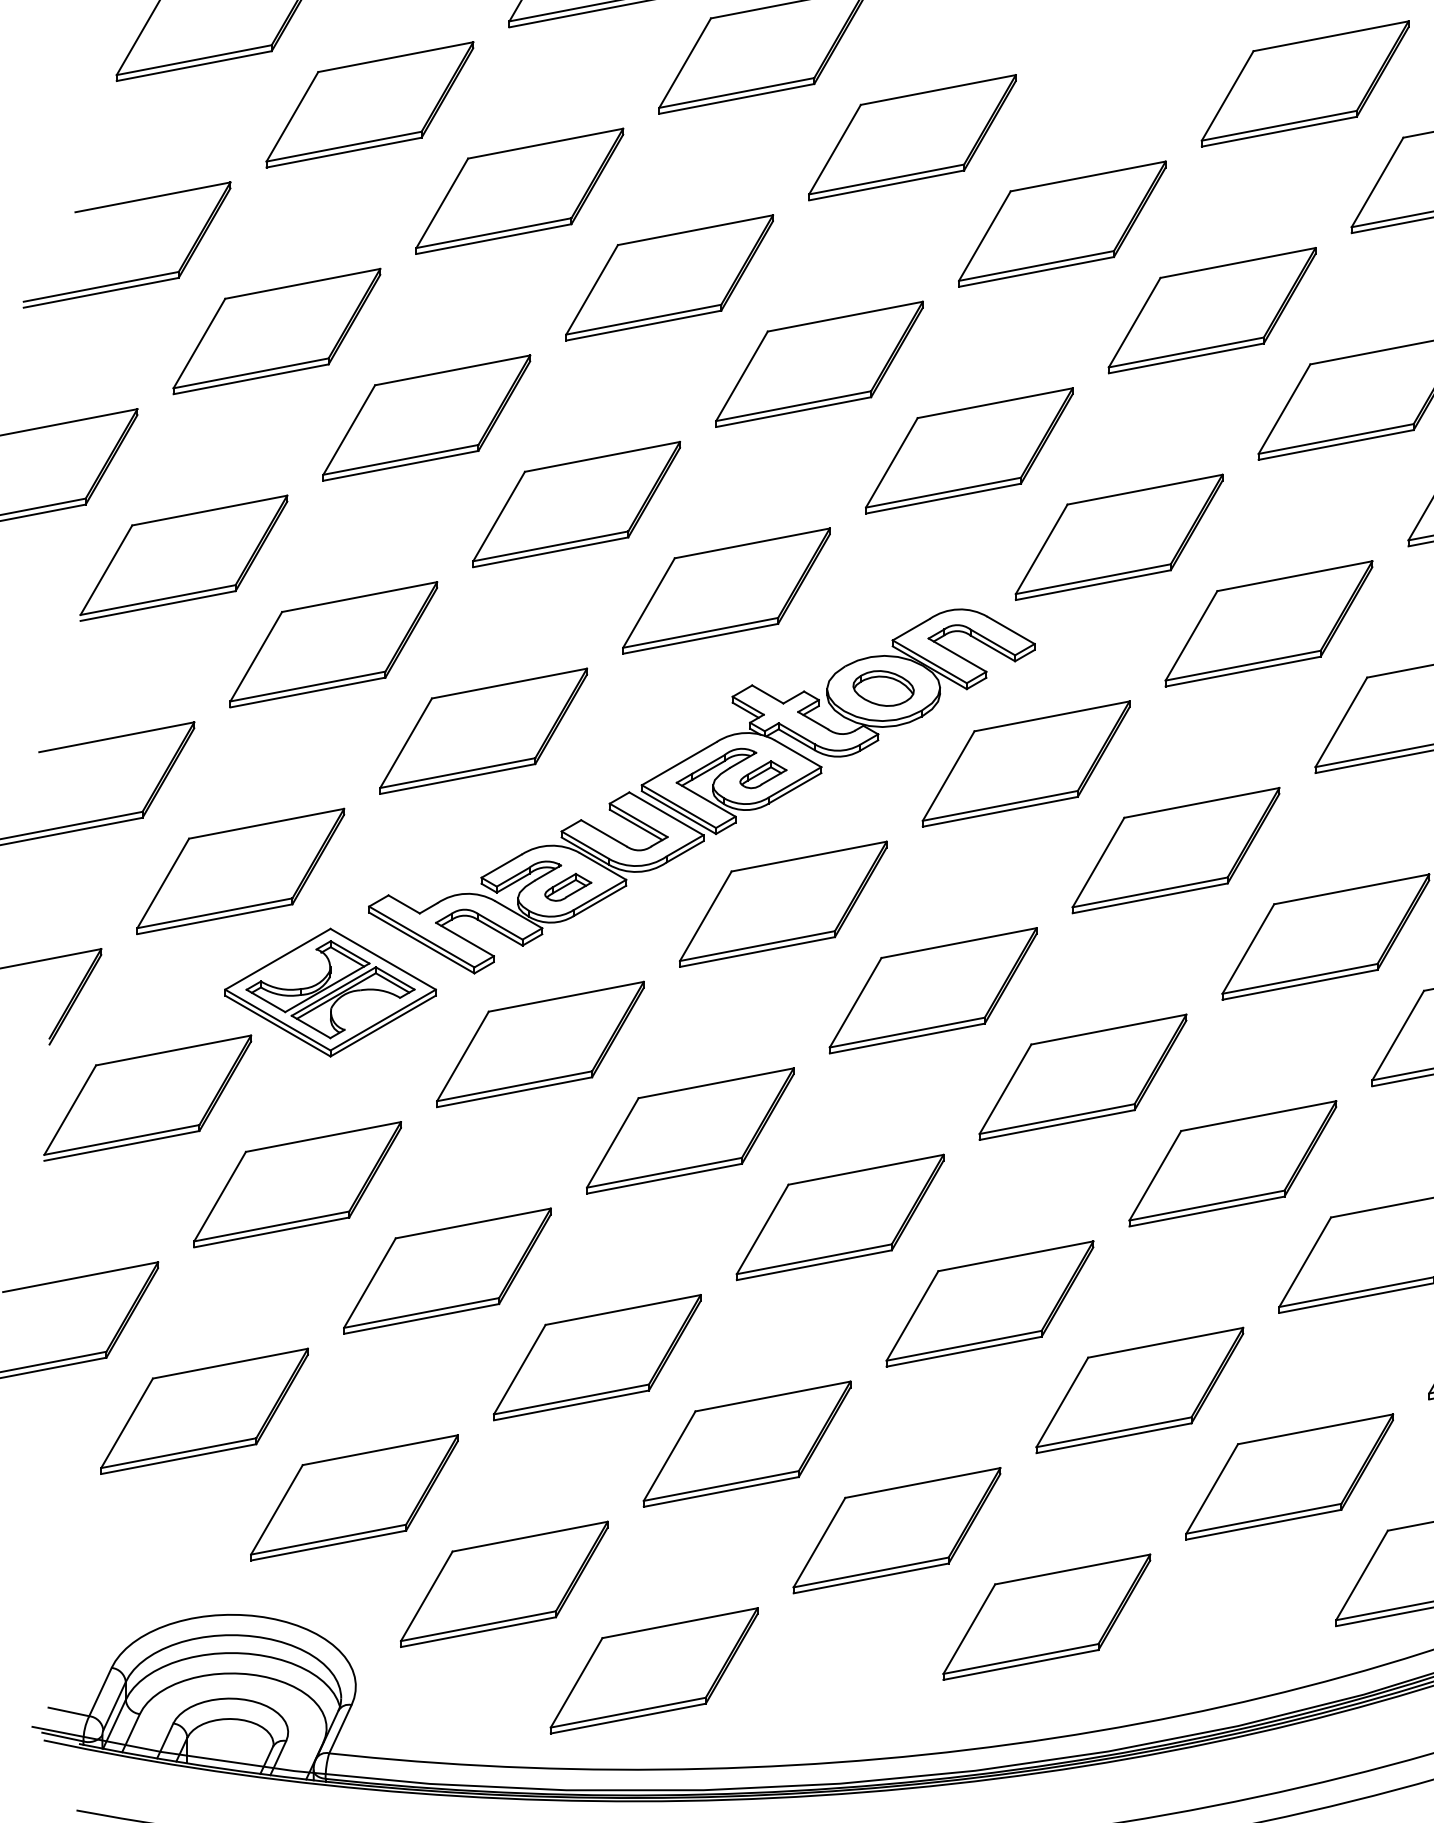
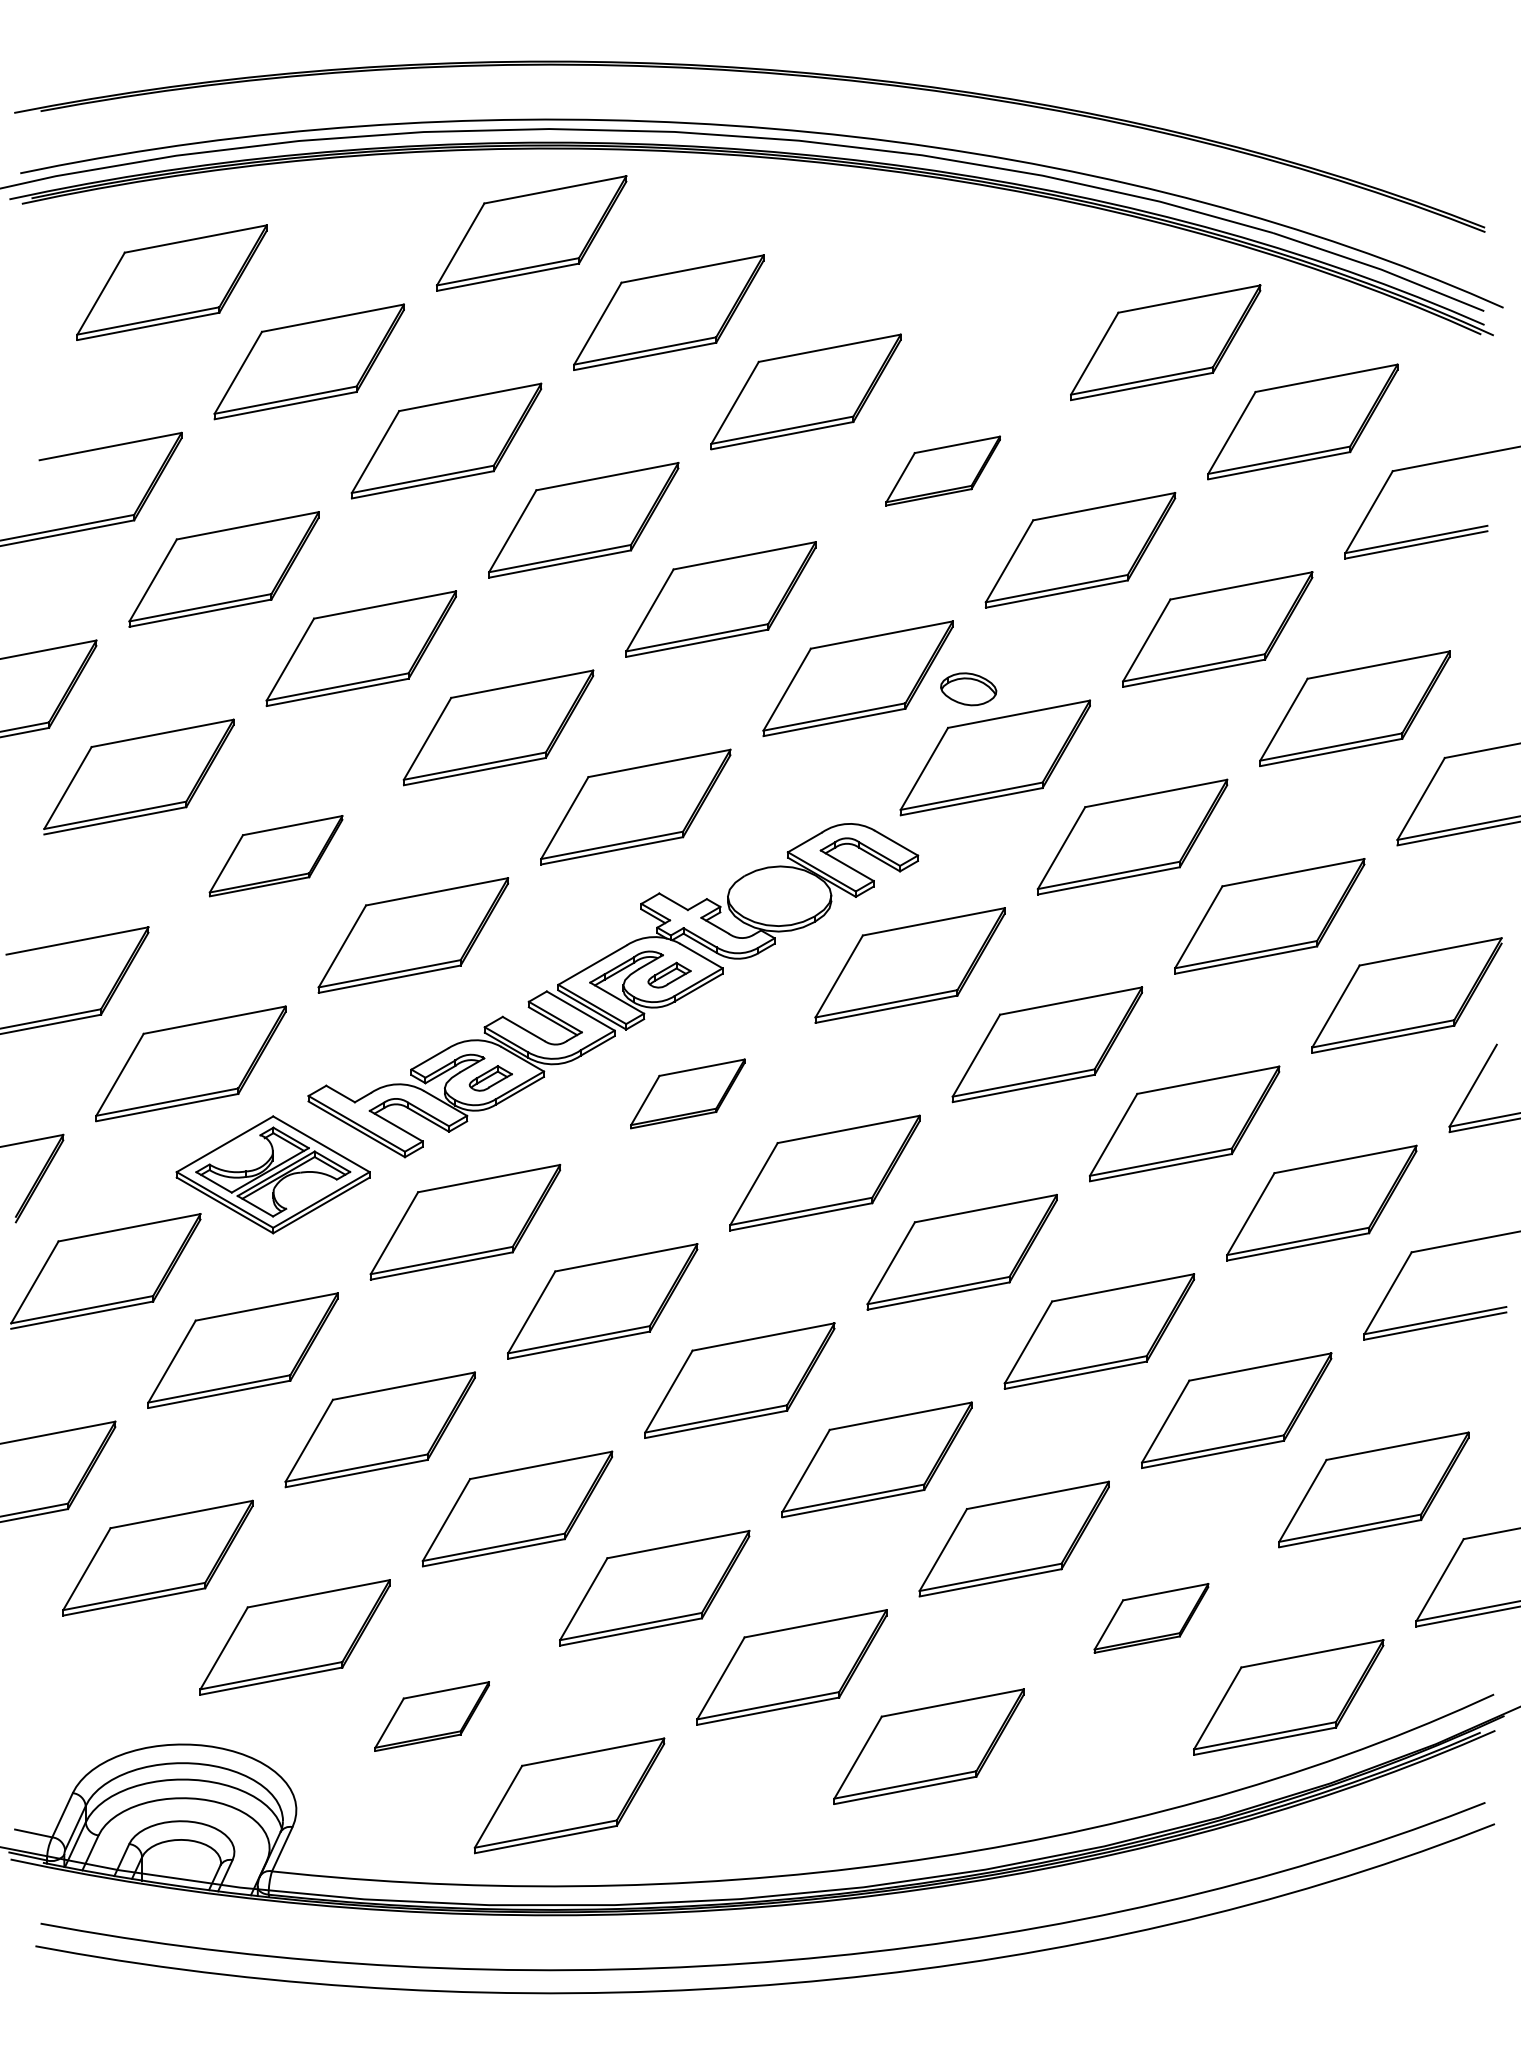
part: (1061, 223) -> (942, 470), size x0.6
part: (333, 643) -> (275, 855), size x0.7
part: (883, 688) -> (968, 689), moved
part: (782, 903) -> (687, 1093), size x0.6
part: (1289, 1477) -> (1151, 1618), size x0.6
part: (503, 1584) -> (431, 1716), size x0.6

